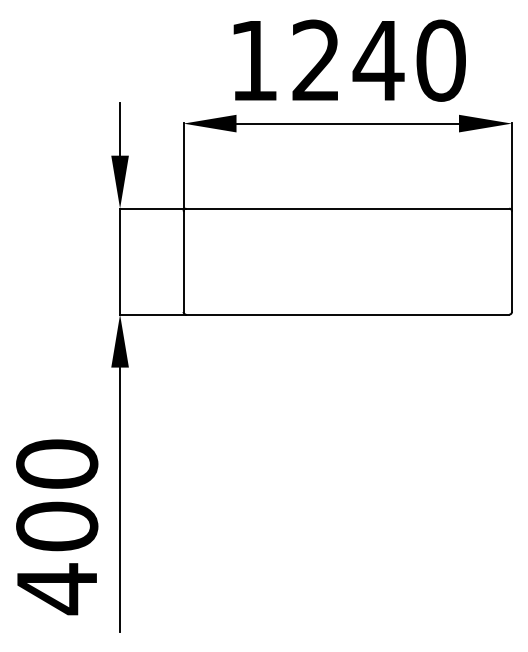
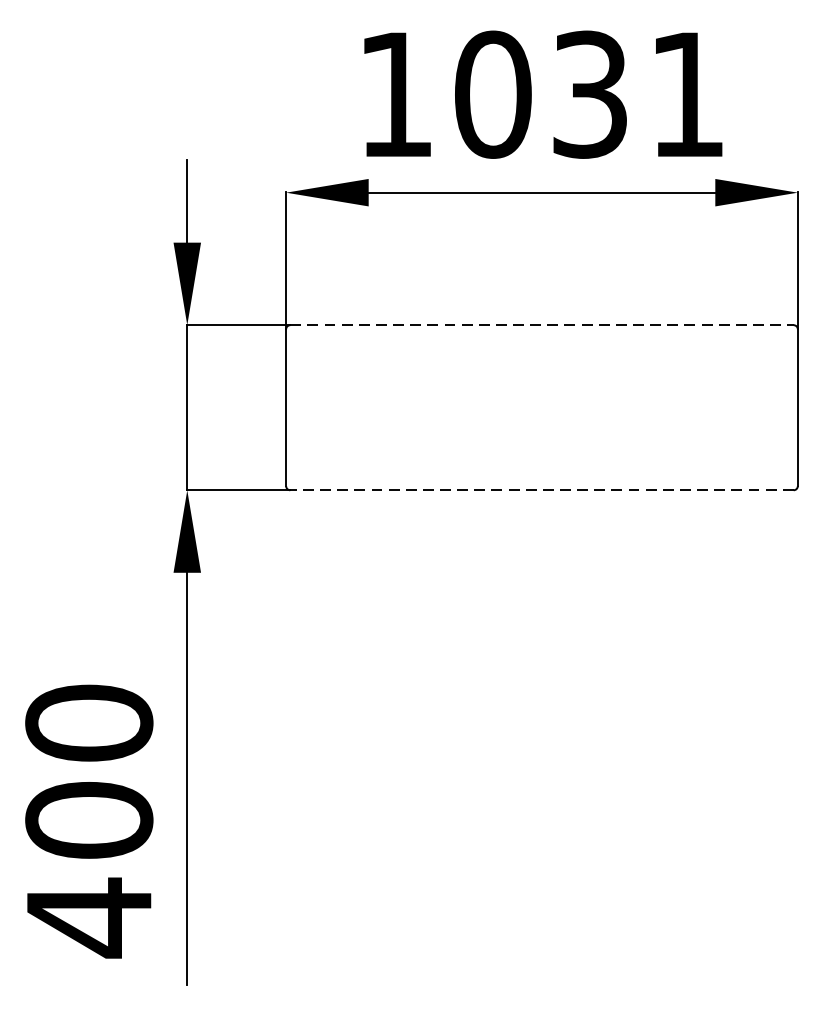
text: (378, 60) -> (589, 94), 1240 -> 1031
line: (347, 208) -> (541, 324), solid -> dashed
line: (347, 314) -> (541, 490), solid -> dashed

